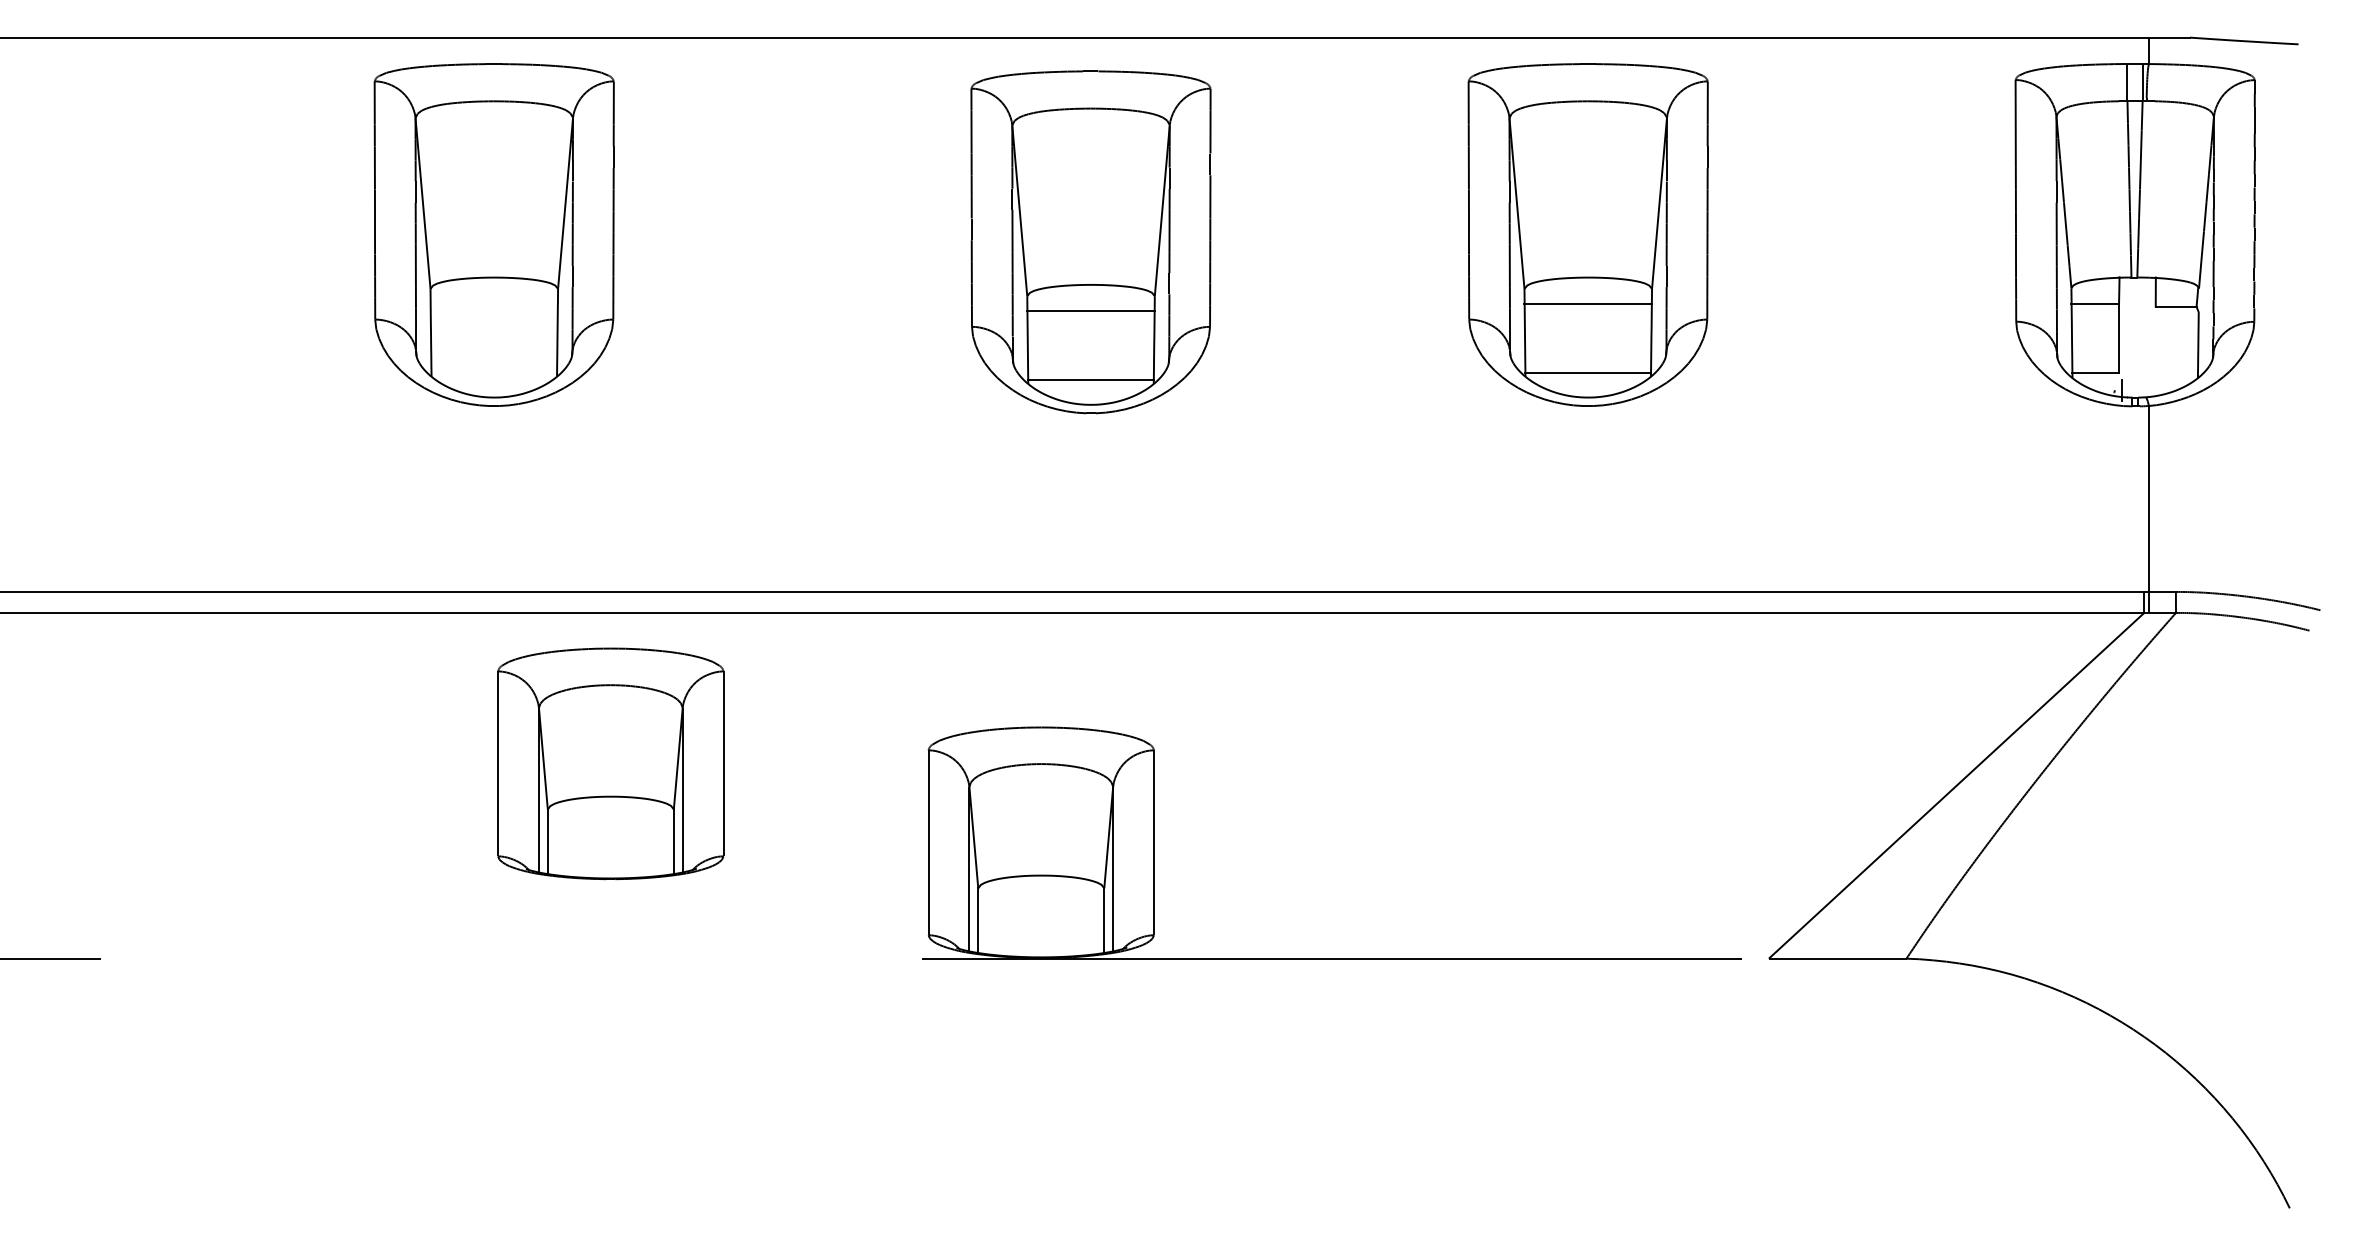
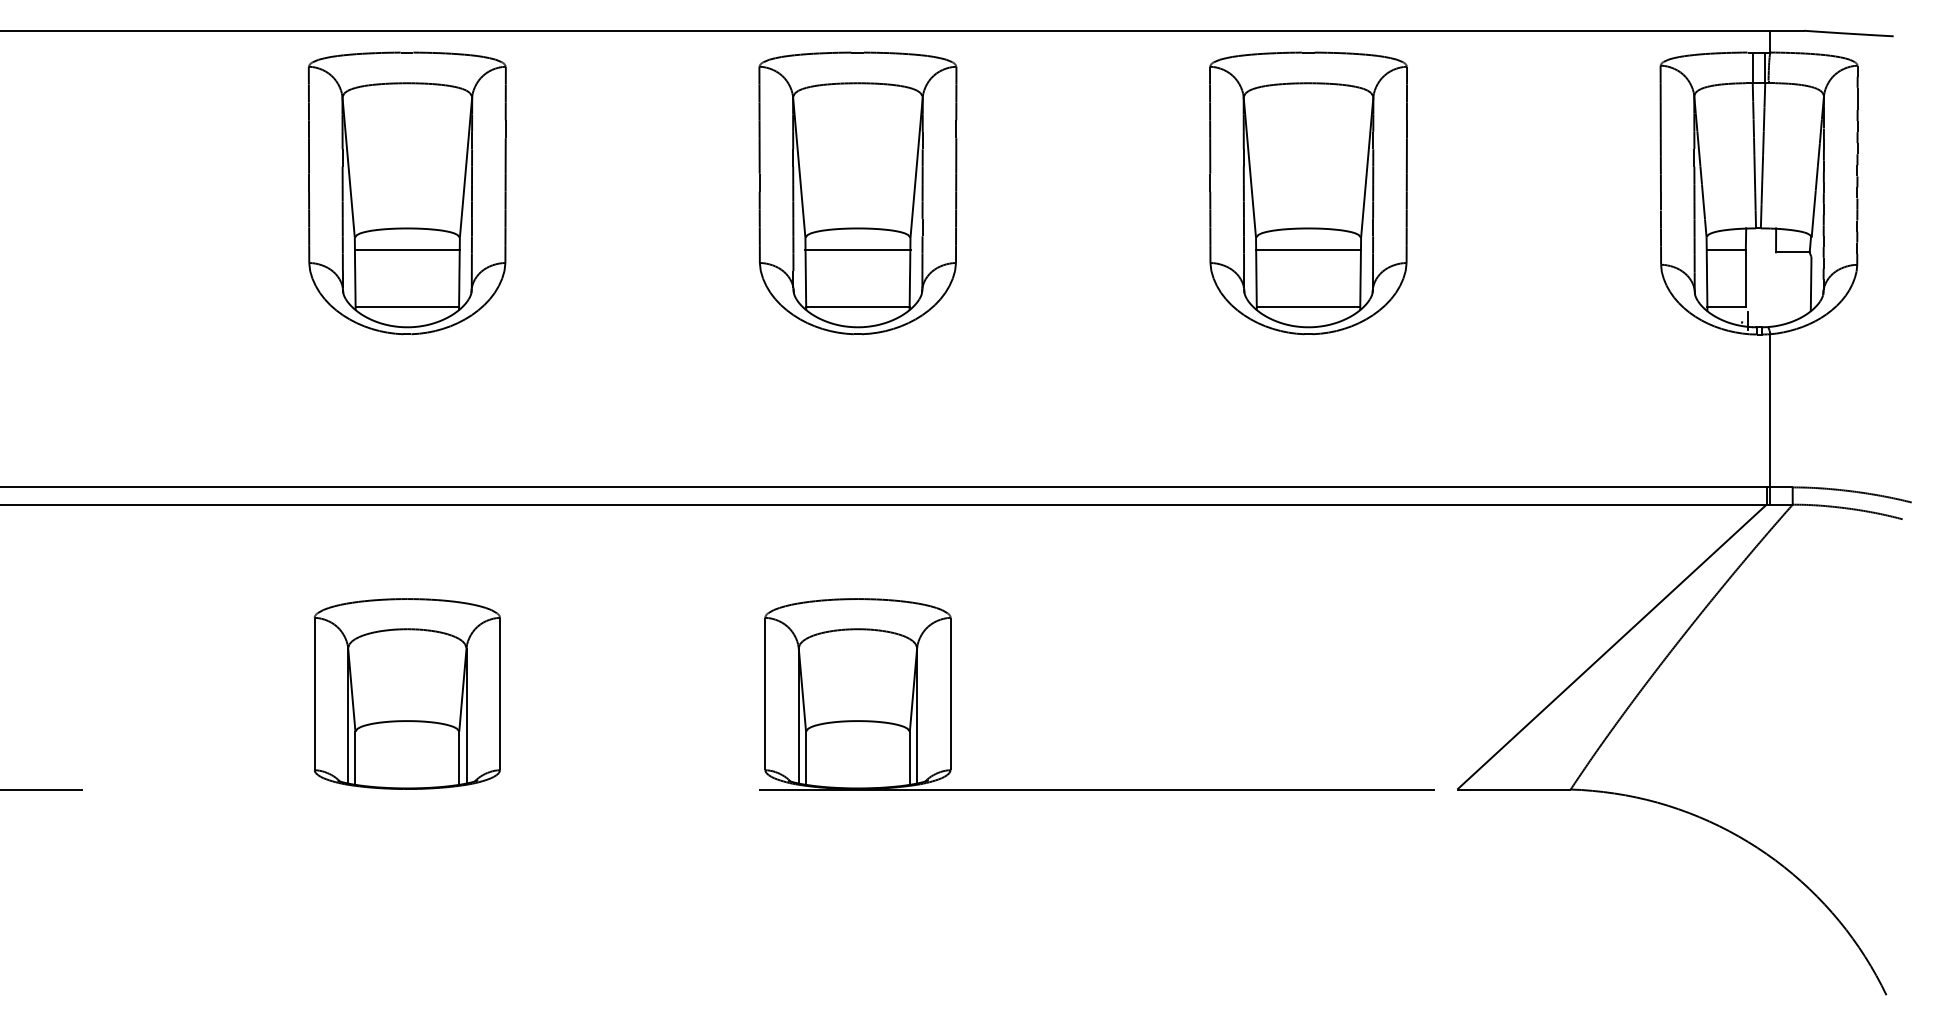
part: (1090, 242) -> (857, 193), moved
line: (493, 304) -> (406, 250), added
line: (494, 372) -> (407, 306), added
part: (609, 763) -> (406, 693), moved

